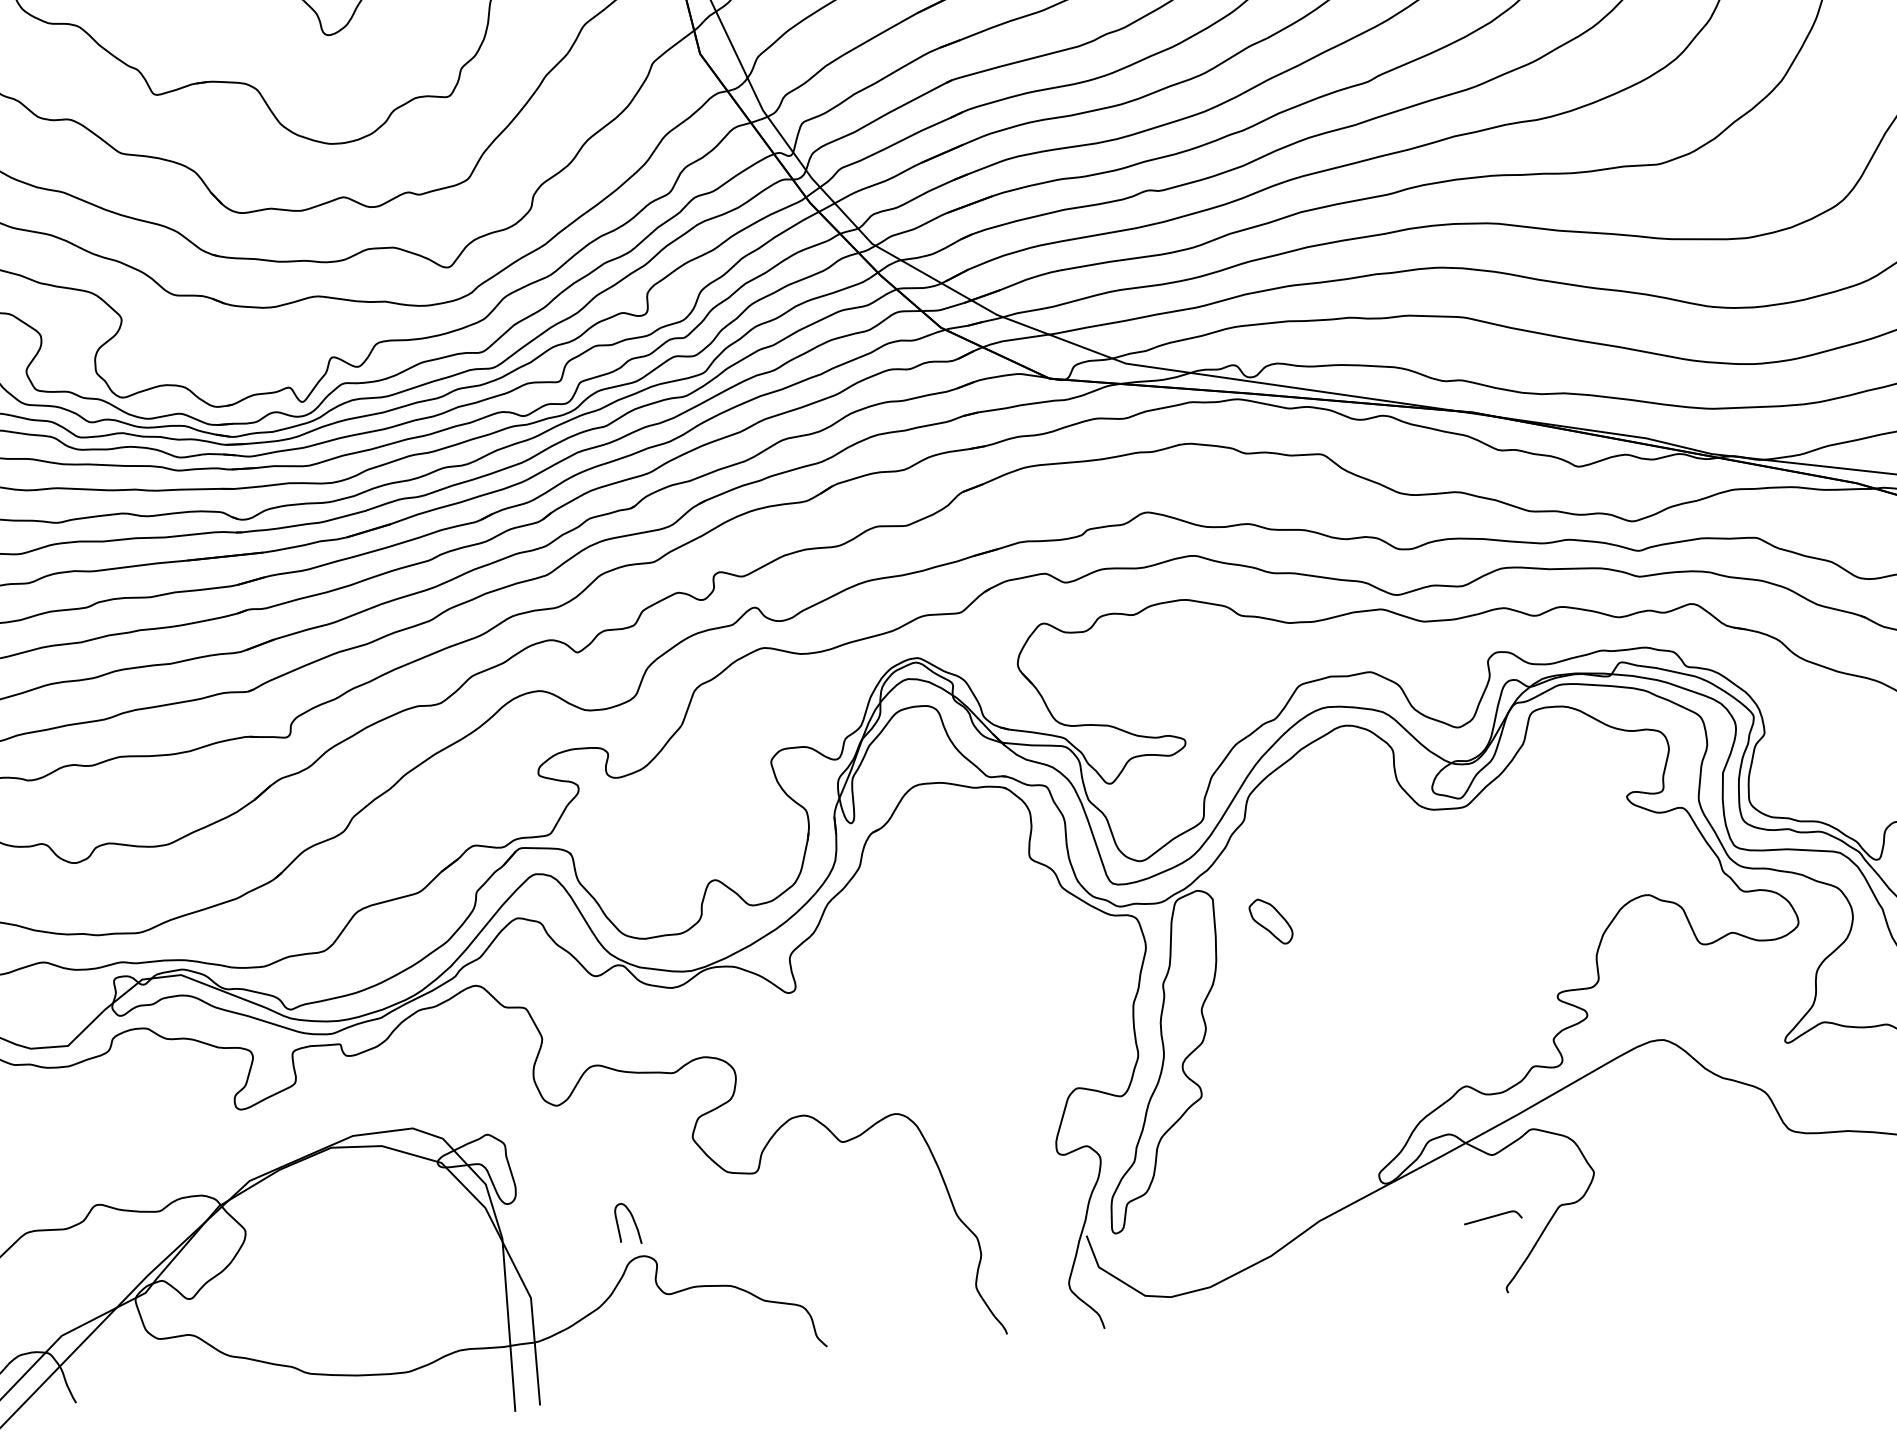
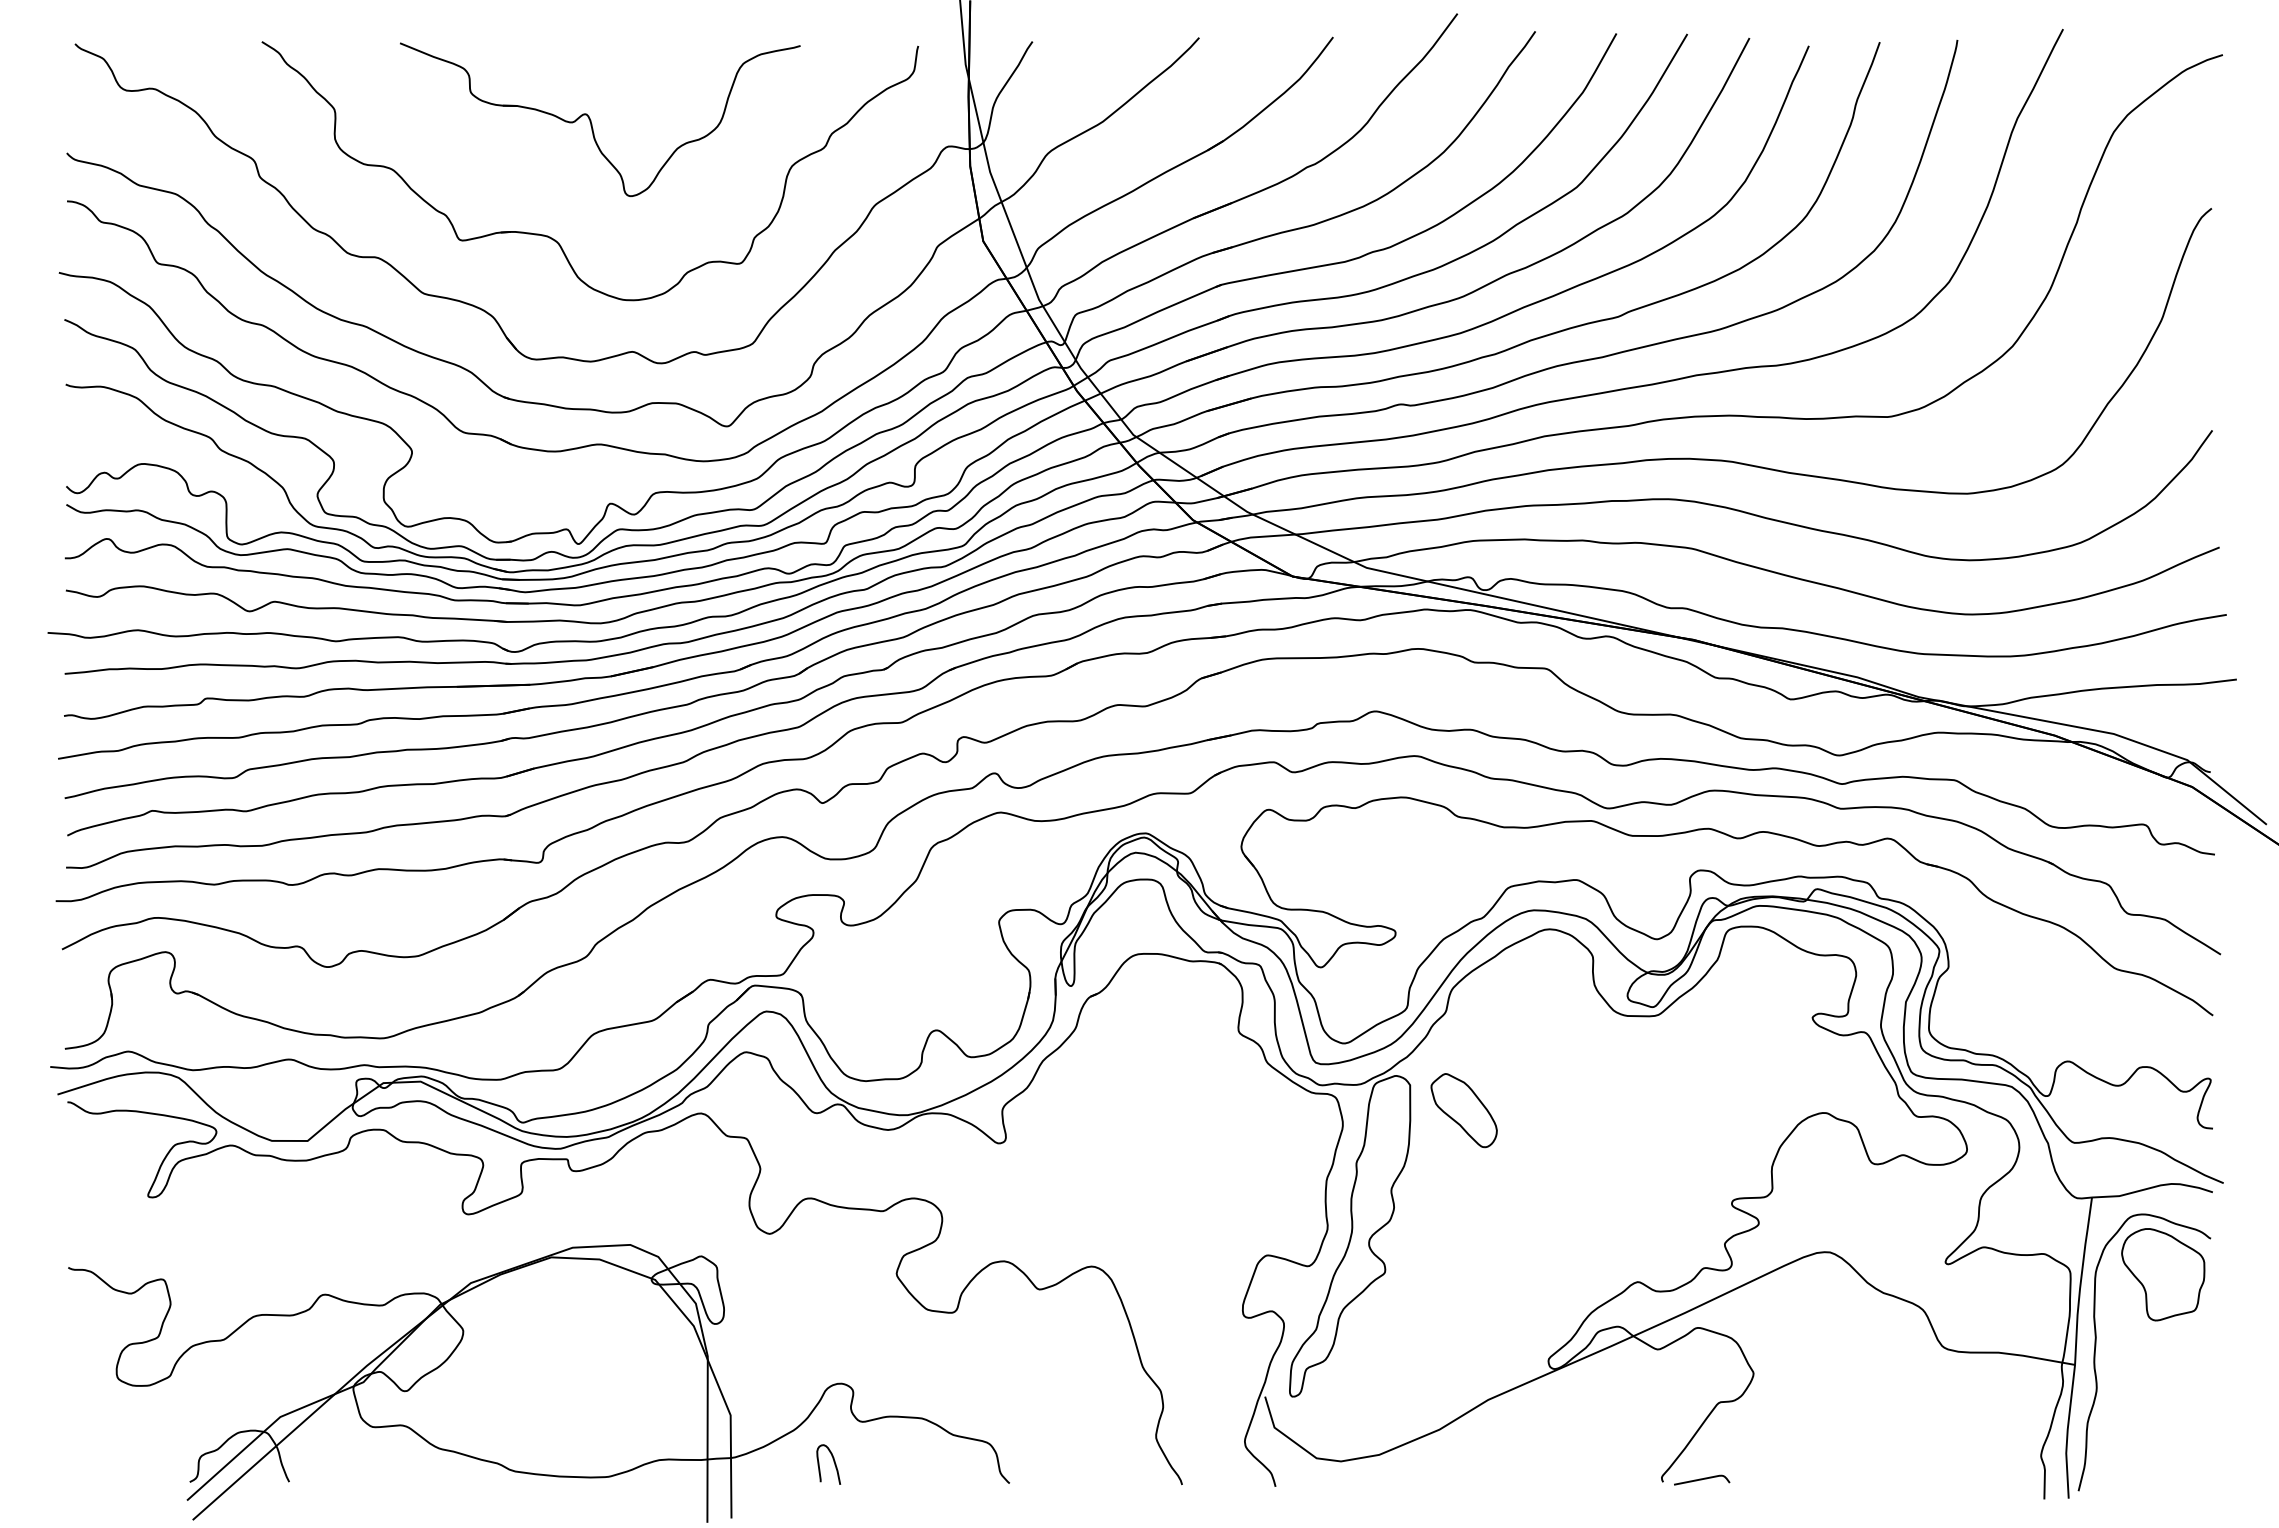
part: (1270, 921) -> (1463, 1110), size x1.67
curve: (1493, 1216) -> (1702, 1479), moved
curve: (632, 1221) -> (833, 1462), moved

